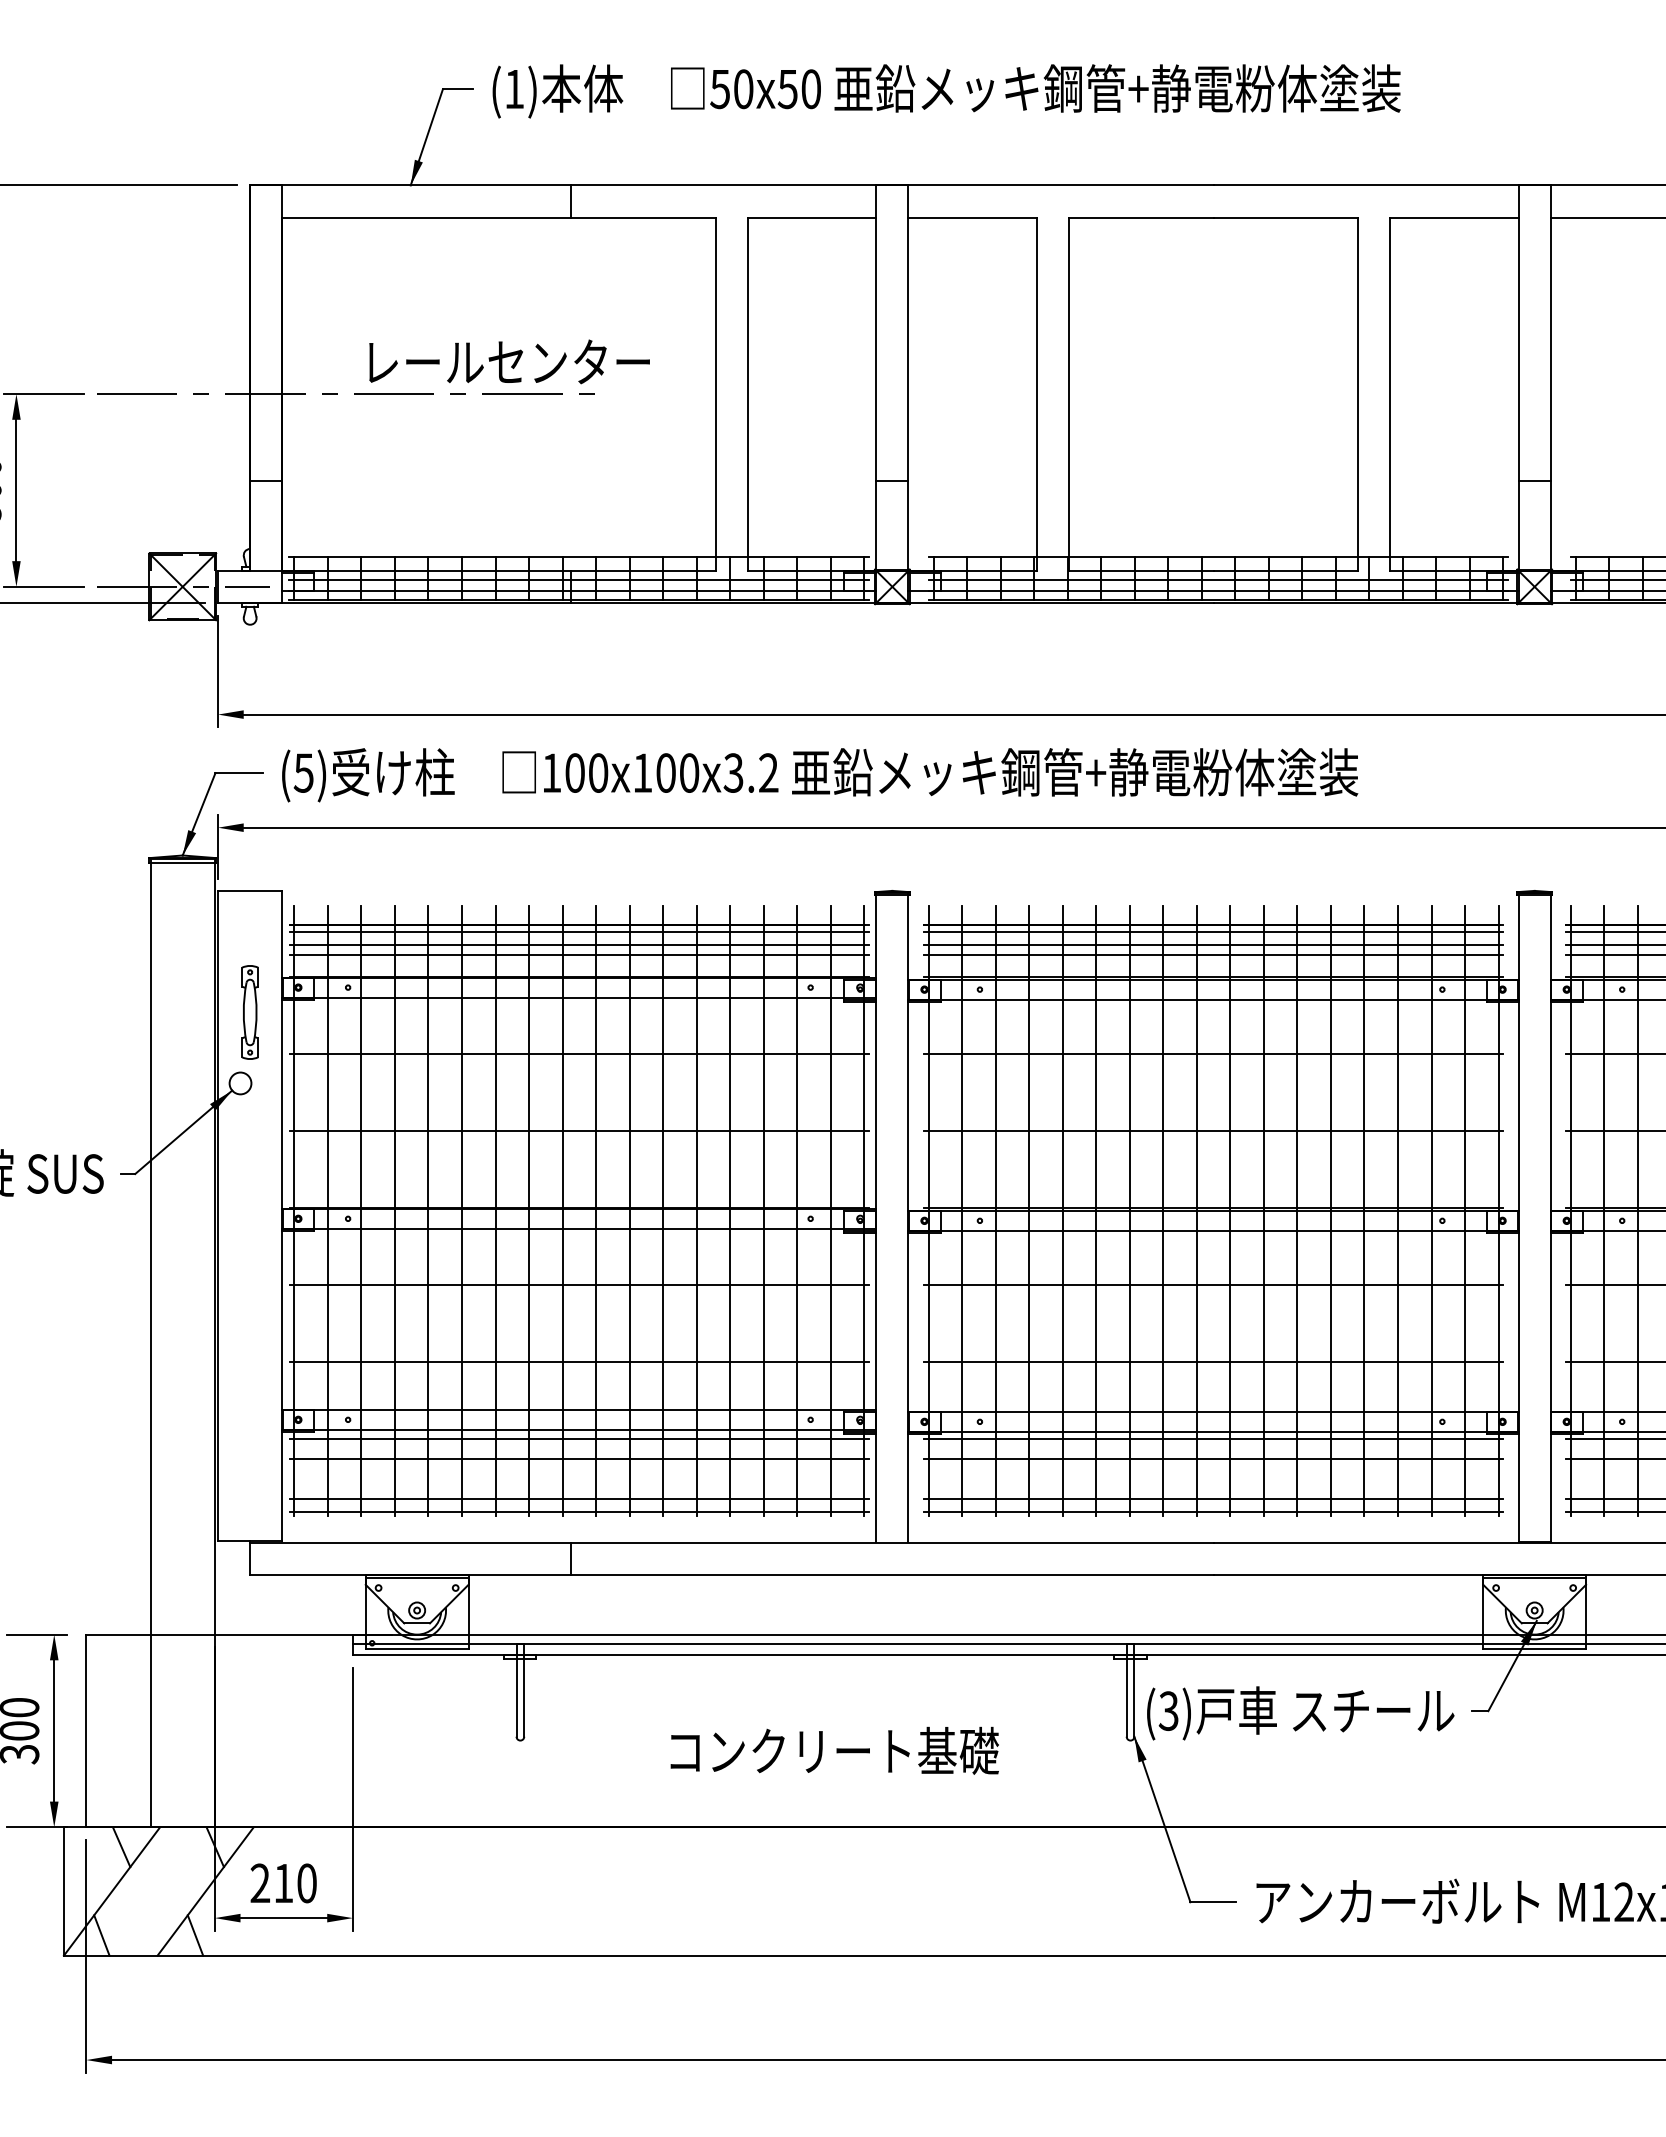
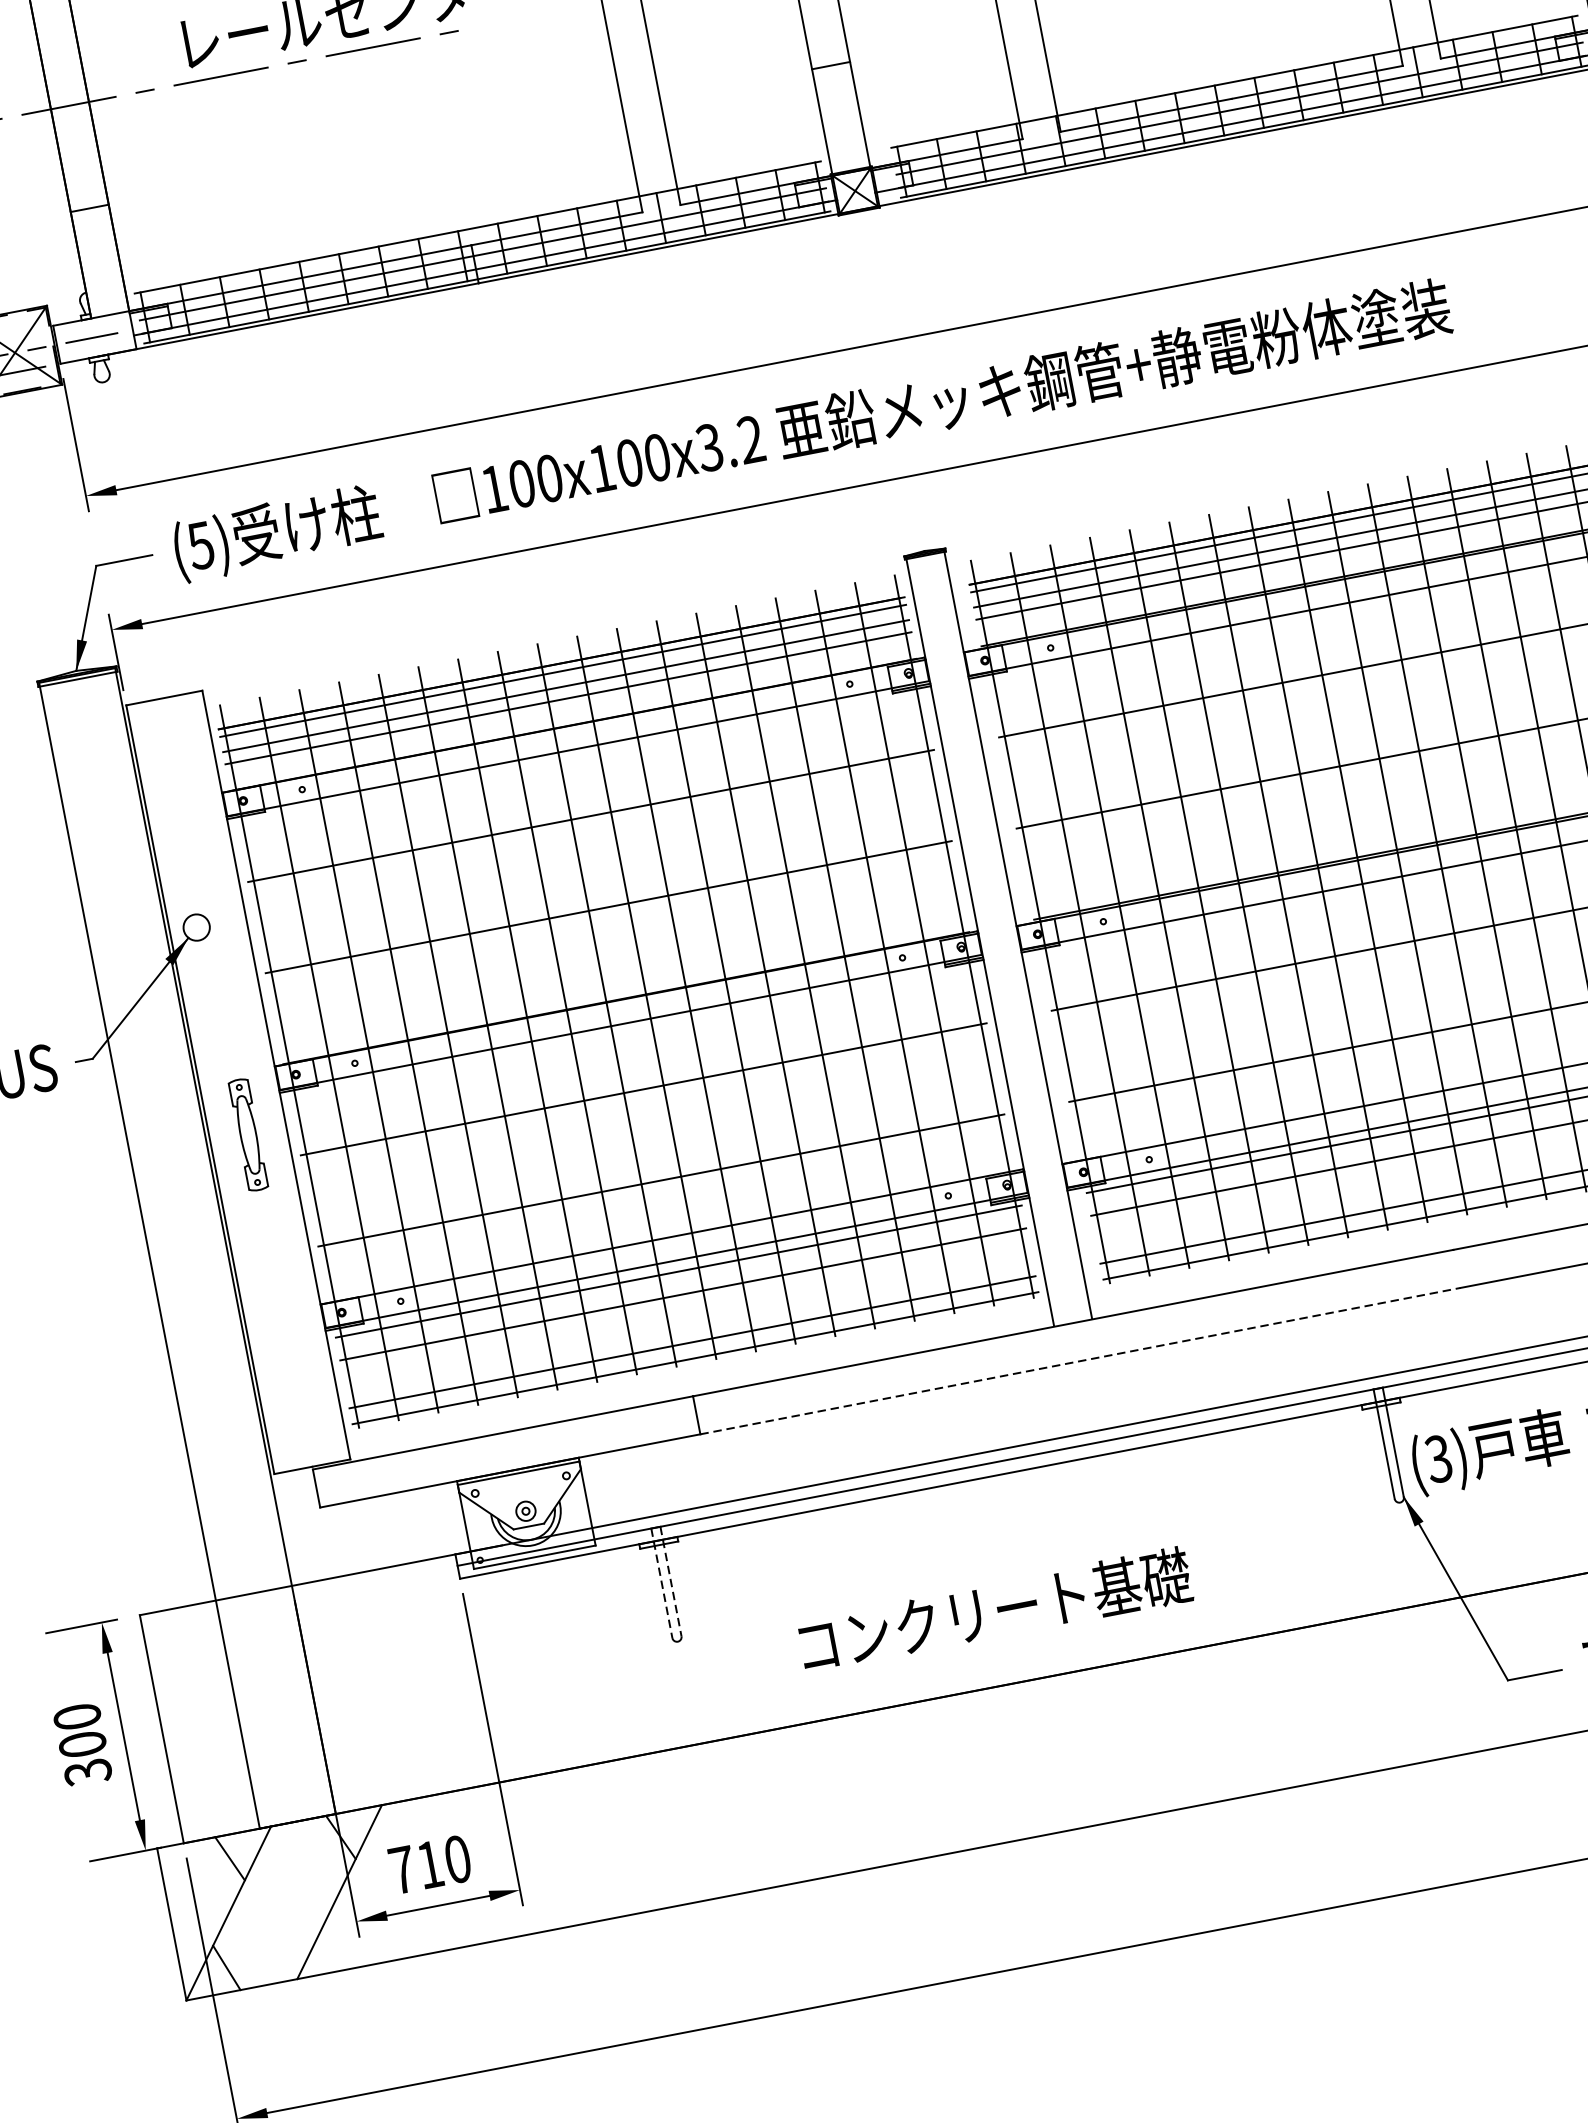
part: (249, 1012) -> (247, 1135), moved
line: (892, 1575) -> (1080, 1361), solid -> dashed
line: (516, 1690) -> (661, 1583), solid -> dashed
line: (524, 1690) -> (671, 1581), solid -> dashed
text: (834, 1750) -> (994, 1610), moved
text: (260, 1882) -> (402, 1868), 210 -> 710
line: (195, 1935) -> (337, 1946), removed

